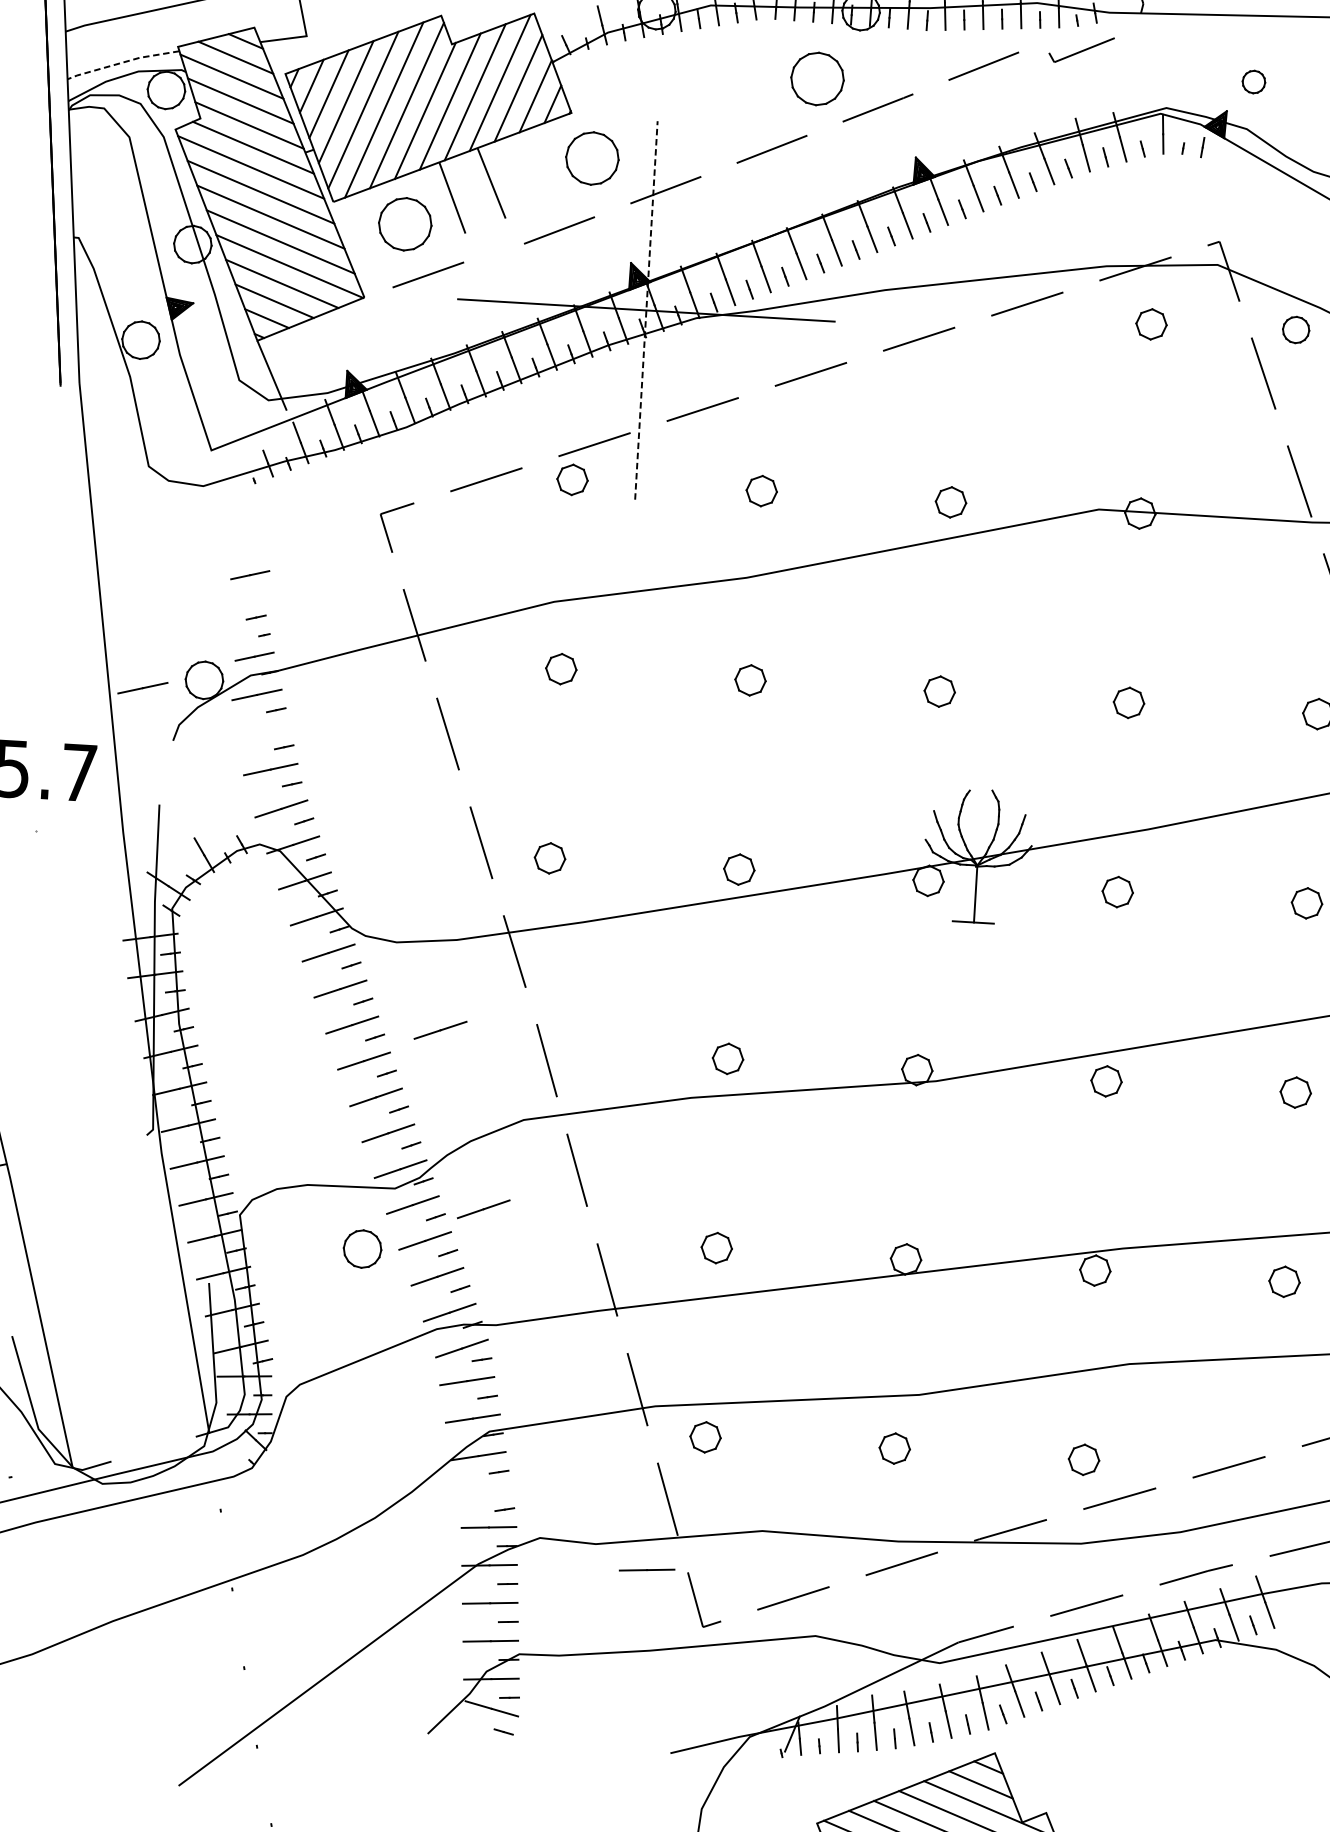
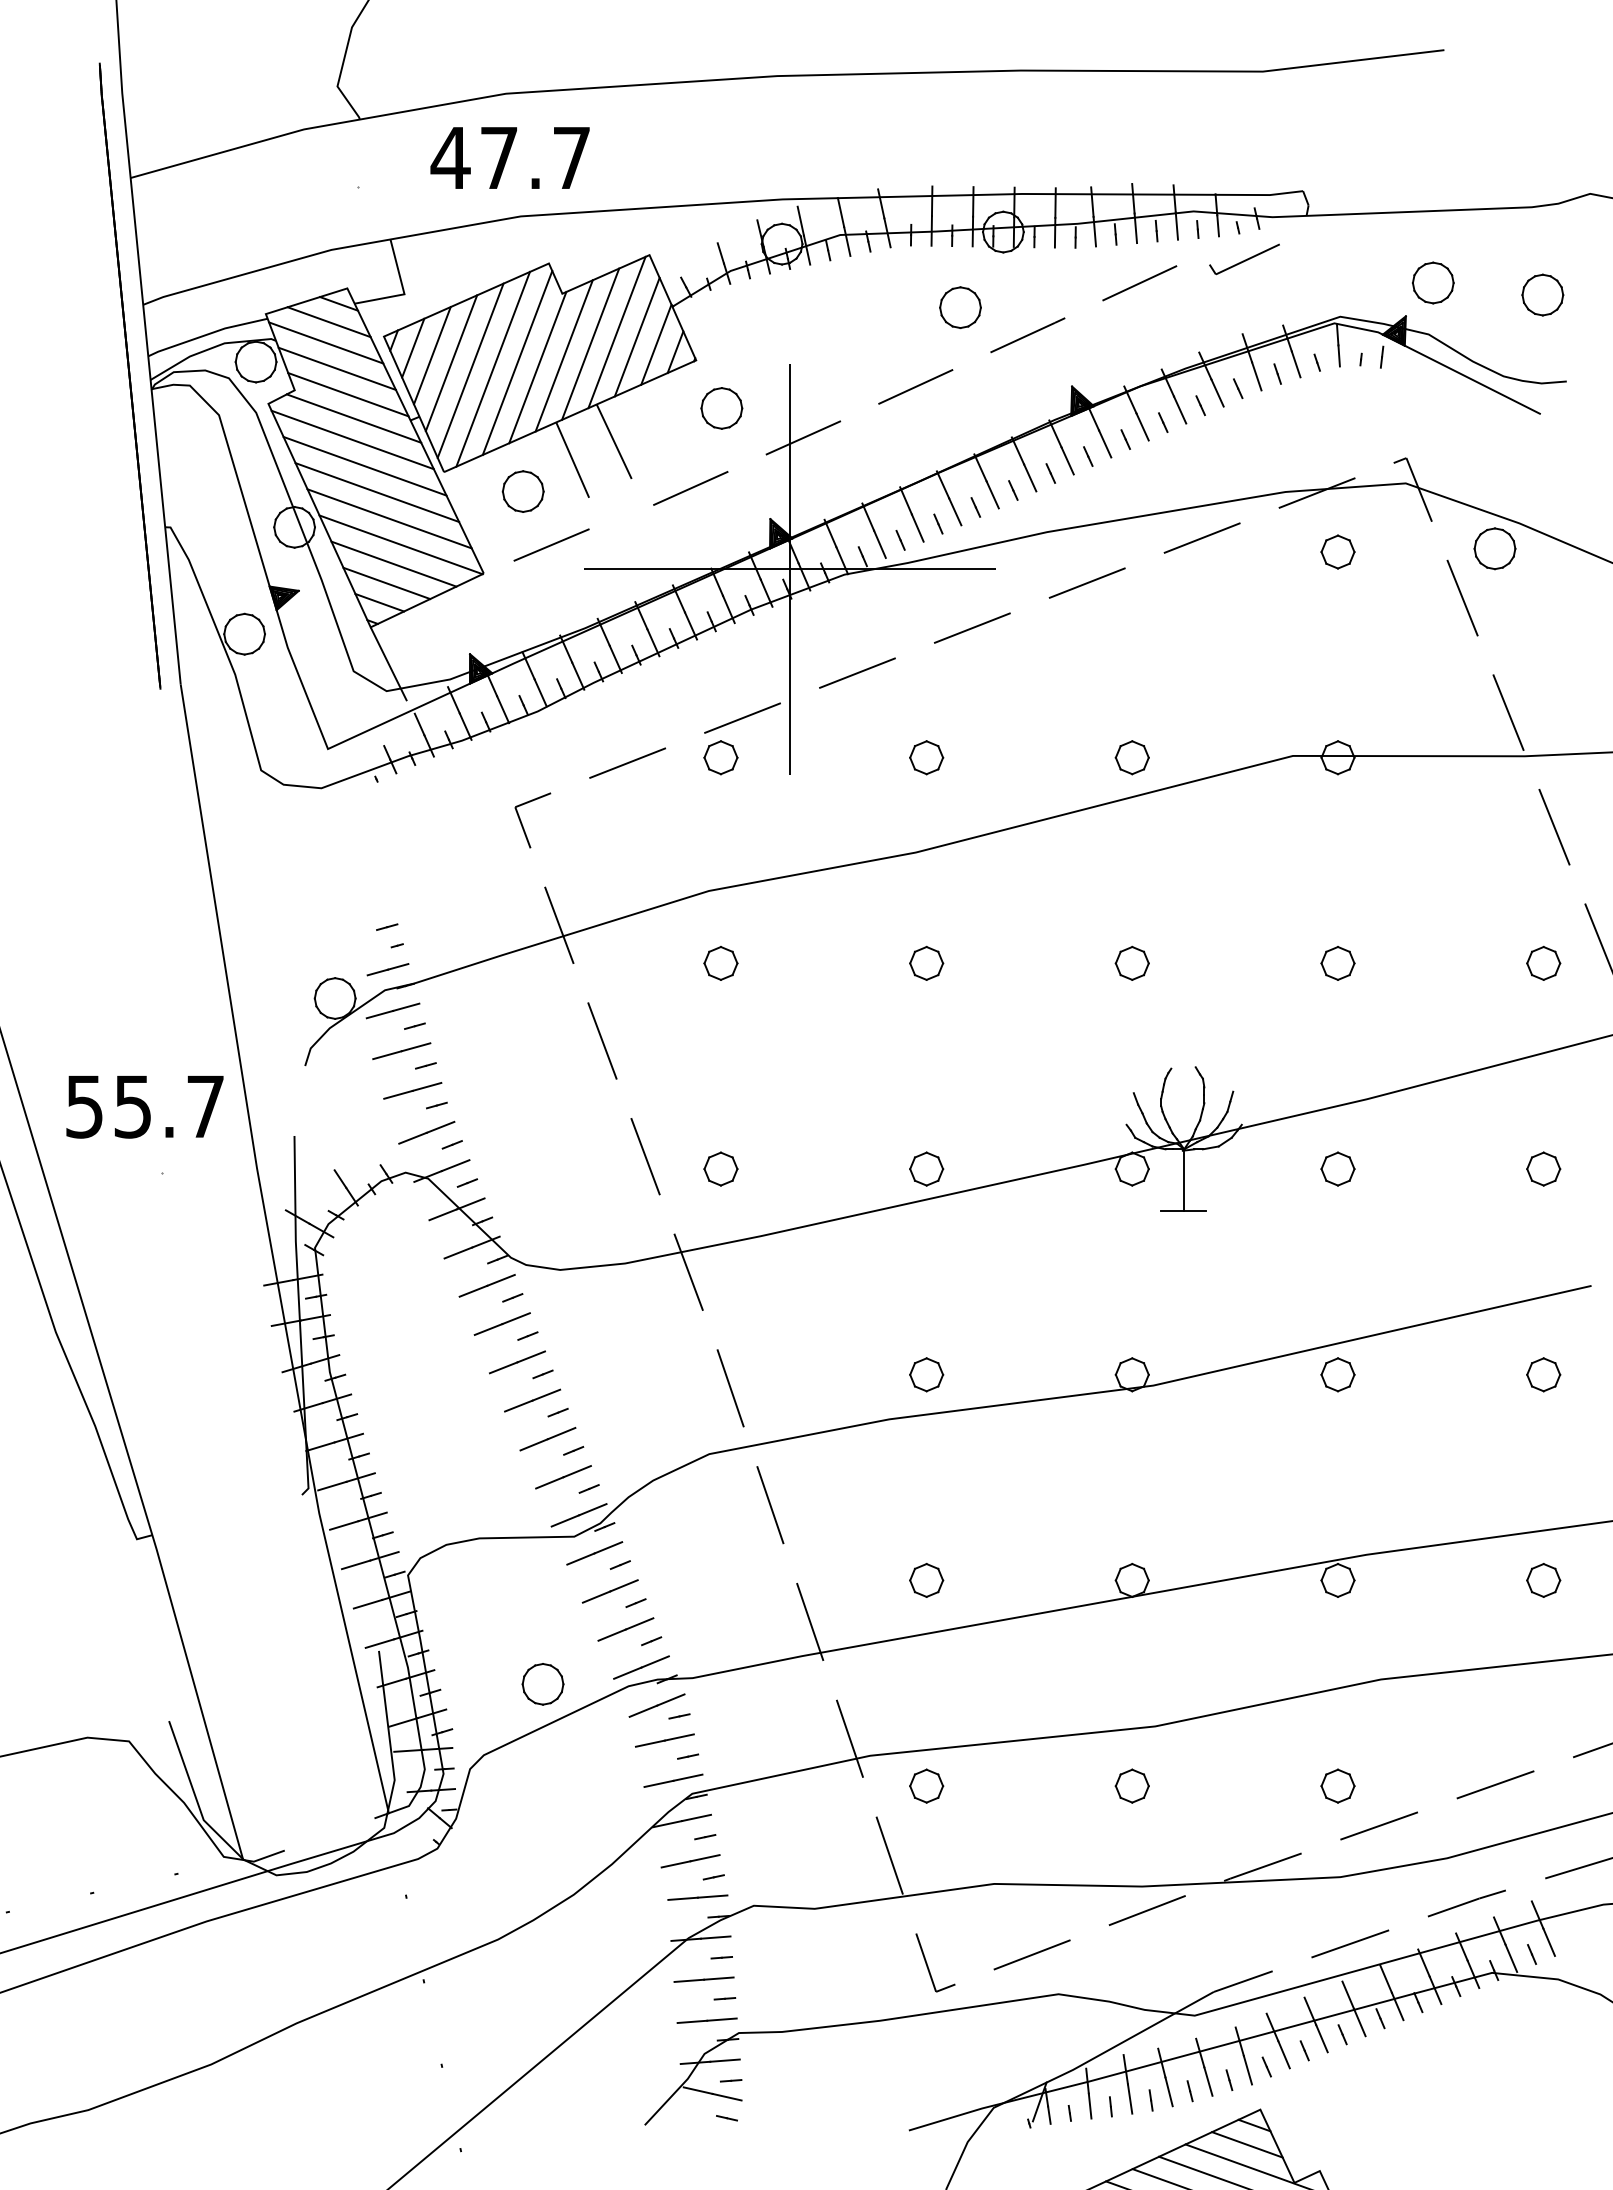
line: (122, 62) -> (206, 334), dashed -> solid
part: (817, 78) -> (960, 307), size x0.71
part: (1254, 81) -> (1433, 282), size x1.67
part: (592, 158) -> (721, 408), size x0.71
part: (404, 224) -> (522, 491), size x0.71
line: (646, 310) -> (790, 569), dashed -> solid
part: (1295, 329) -> (1494, 548), size x1.43
line: (249, 574) -> (377, 881), removed
line: (142, 687) -> (268, 1010), removed
line: (262, 731) -> (401, 1050), added
line: (440, 1030) -> (613, 1362), removed
line: (483, 1209) -> (671, 1553), removed
part: (362, 1249) -> (542, 1684), moved
line: (484, 1493) -> (690, 1861), added
line: (646, 1569) -> (871, 1933), removed

